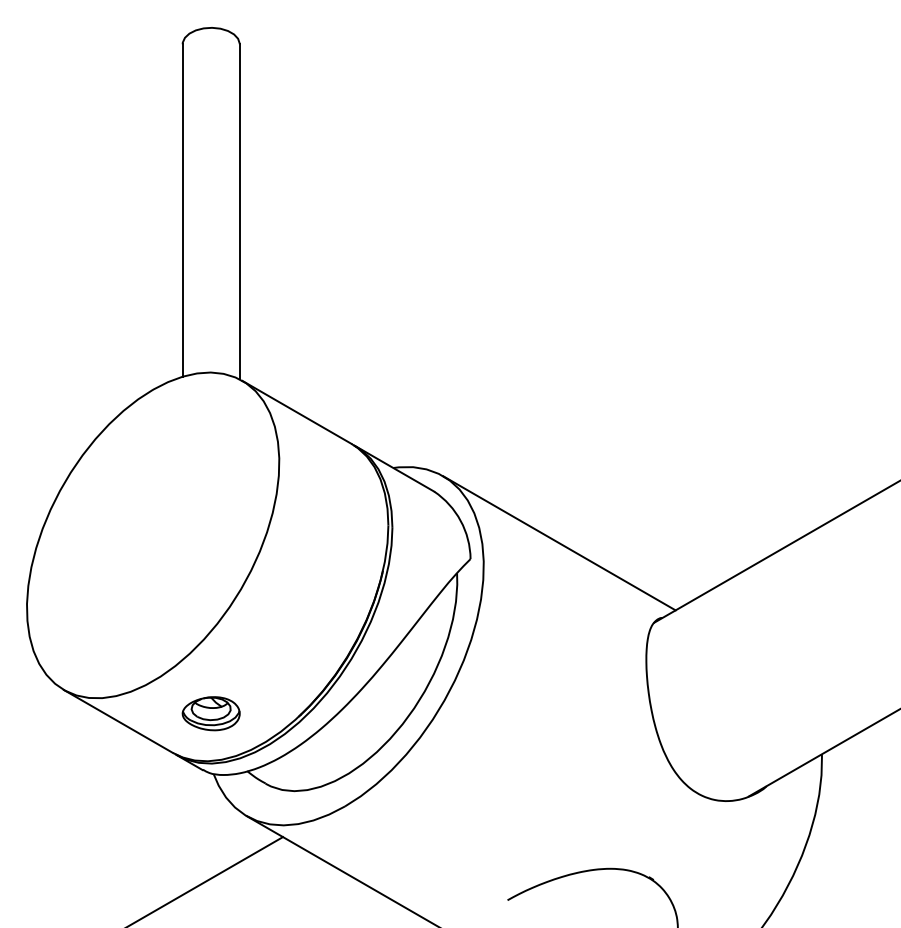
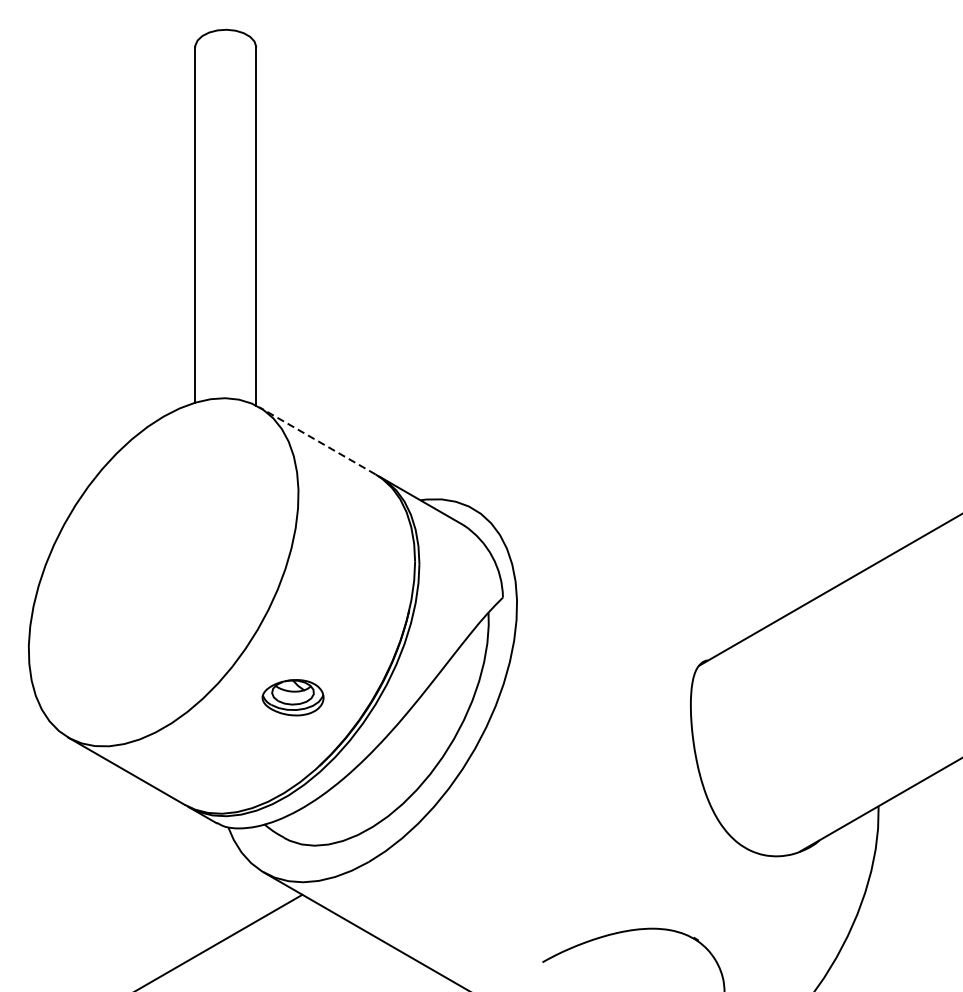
line: (296, 412) -> (316, 440), solid -> dashed
line: (559, 543) -> (598, 580), removed
part: (210, 713) -> (292, 697), moved

